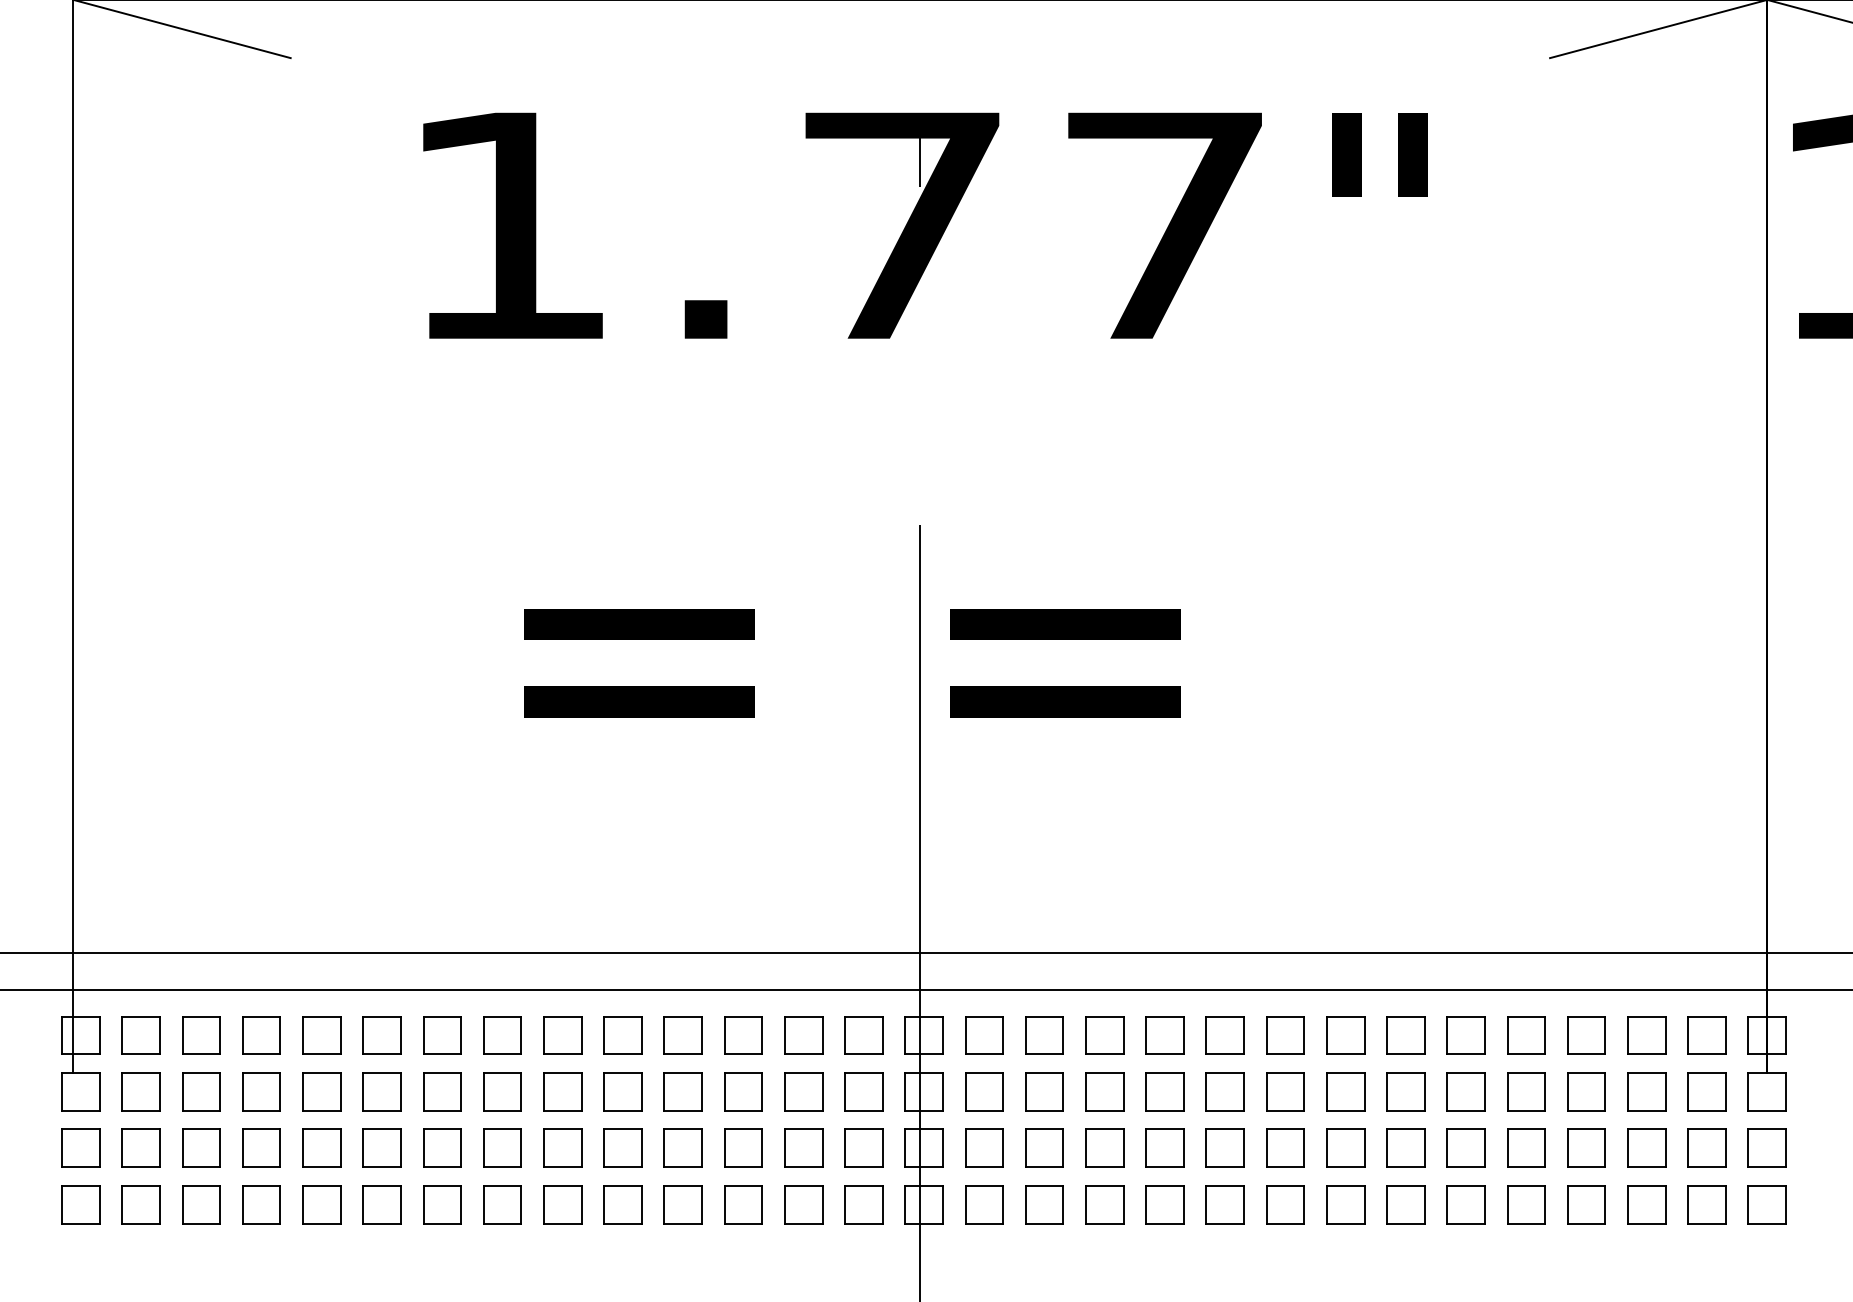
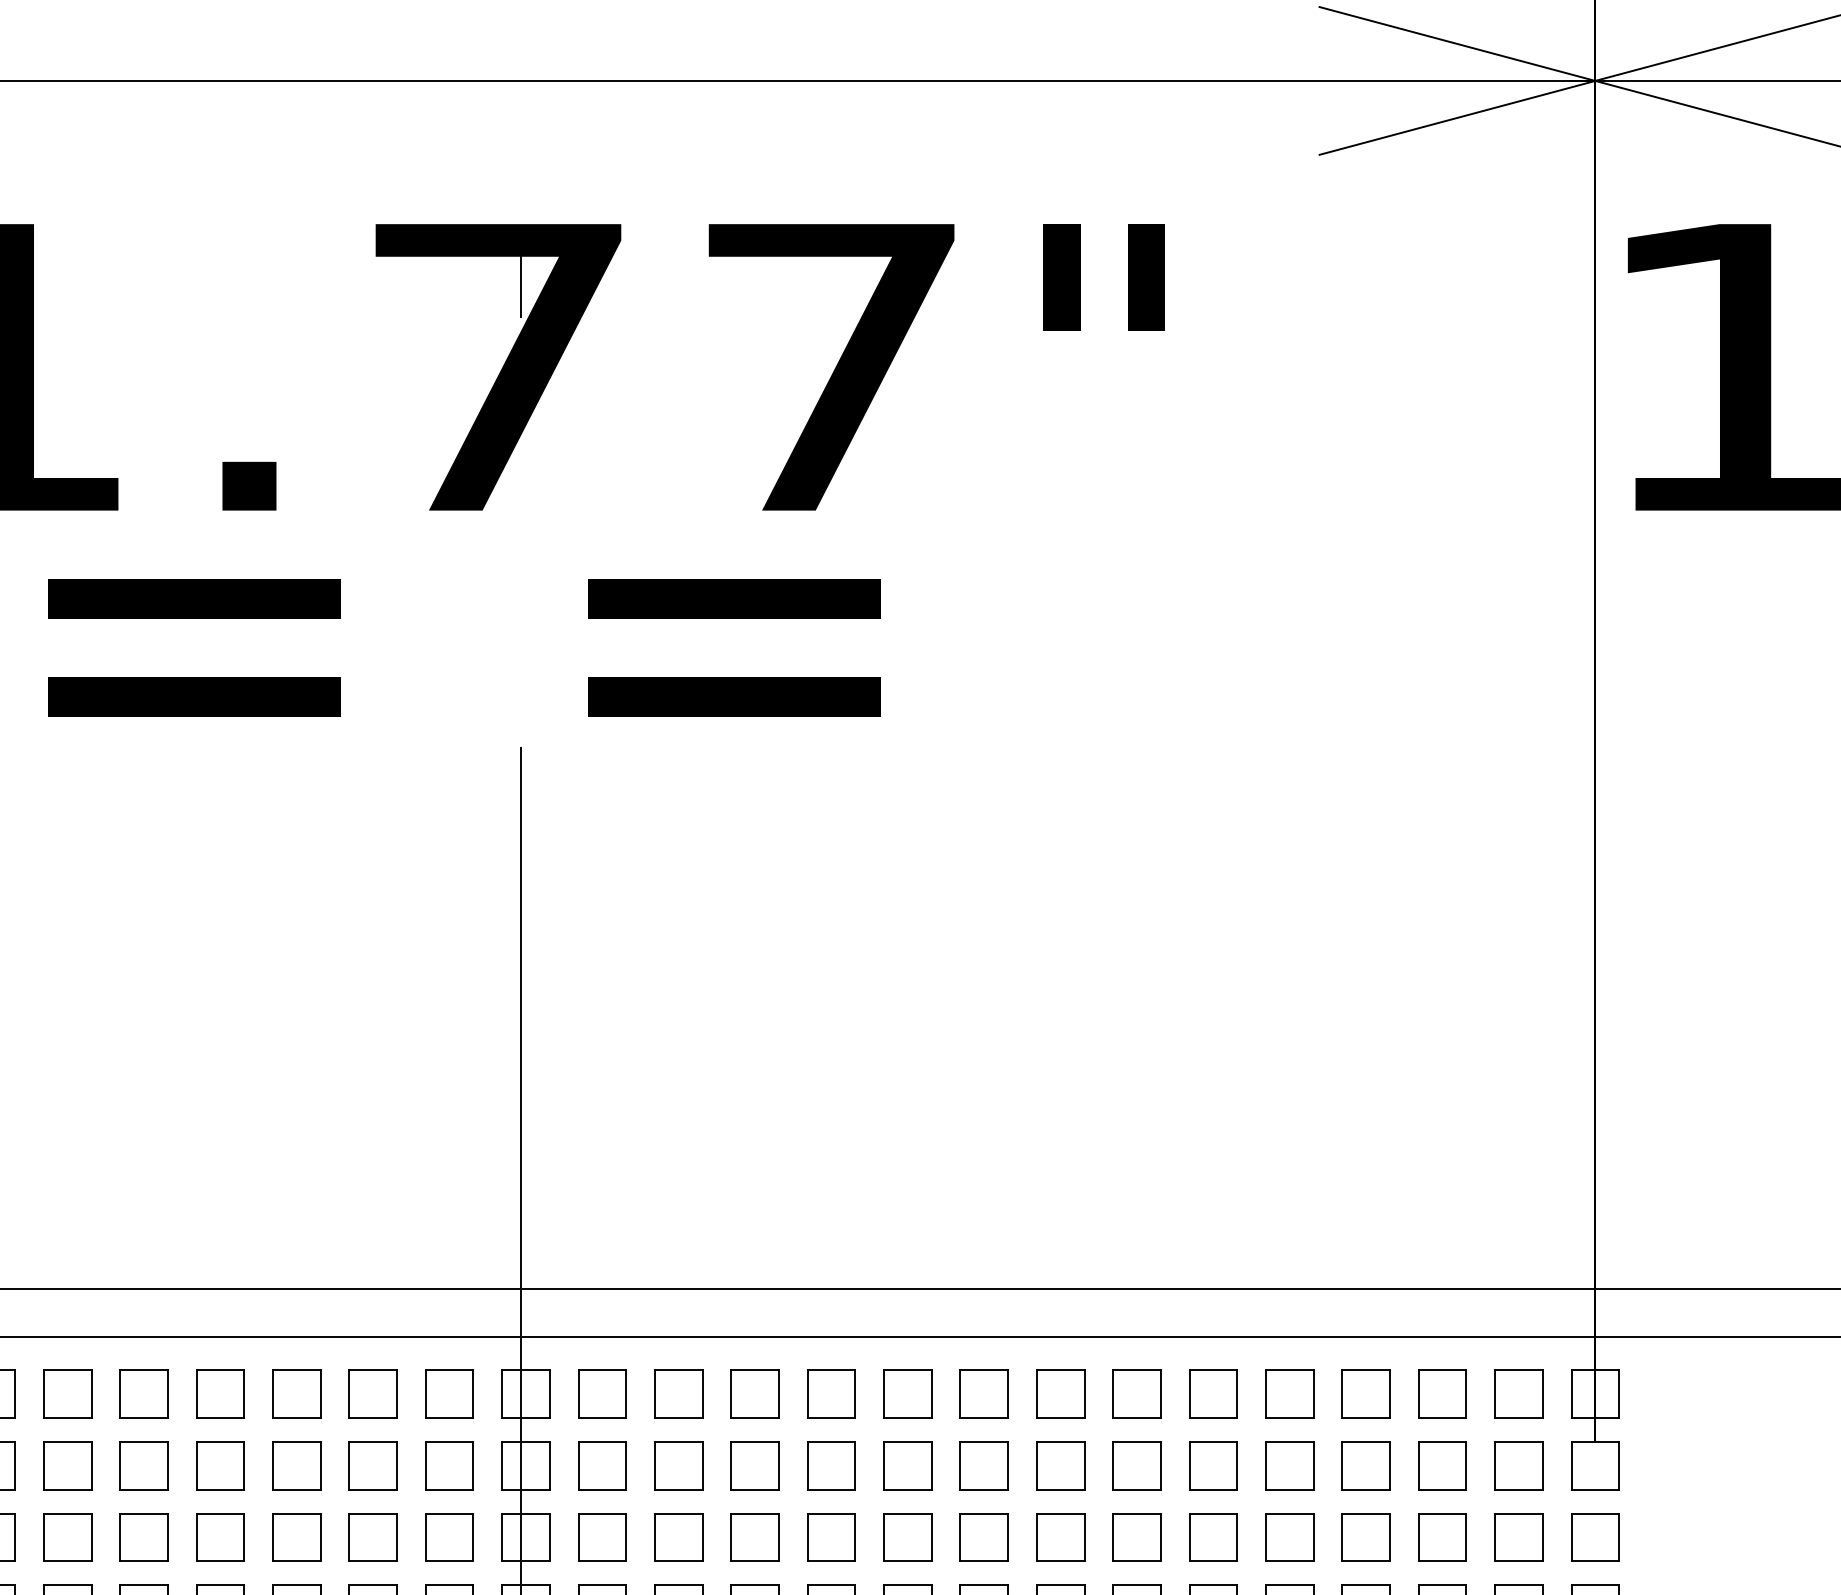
text: (852, 663) -> (464, 648), moved

